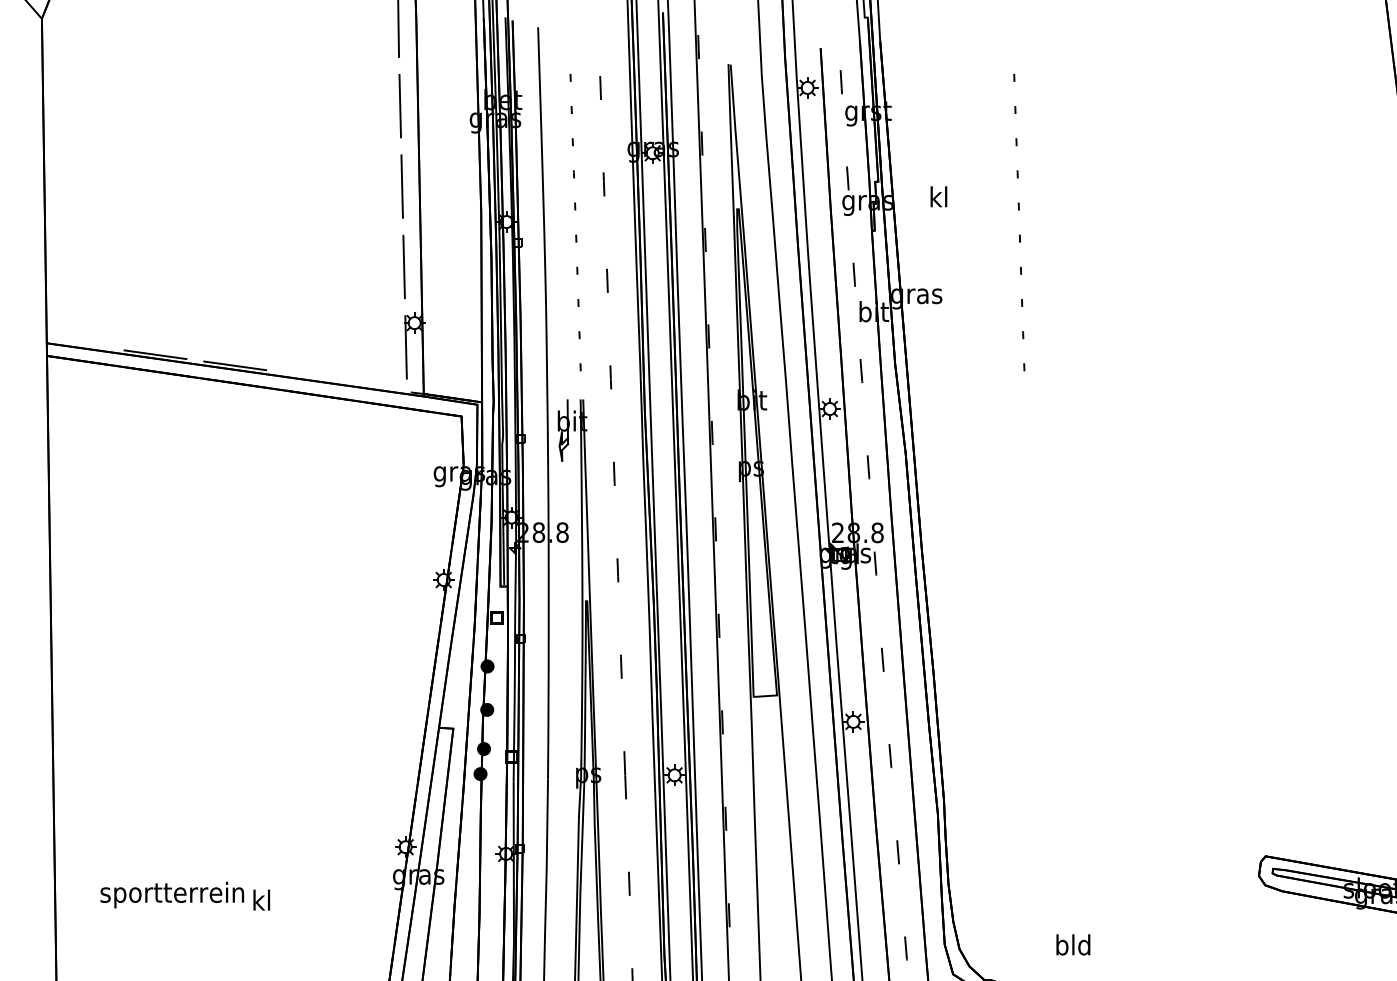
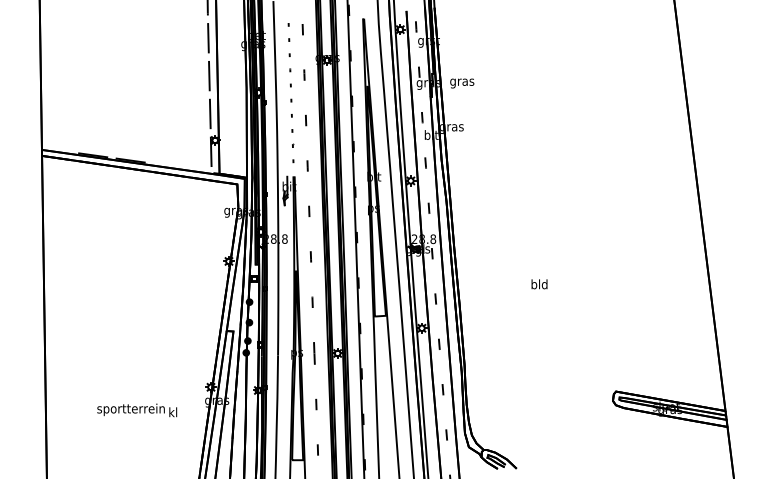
text: (939, 200) -> (462, 82), kl -> gras
curve: (1018, 234) -> (499, 98), removed
text: (185, 896) -> (137, 410), moved
text: (1073, 945) -> (539, 284), moved

